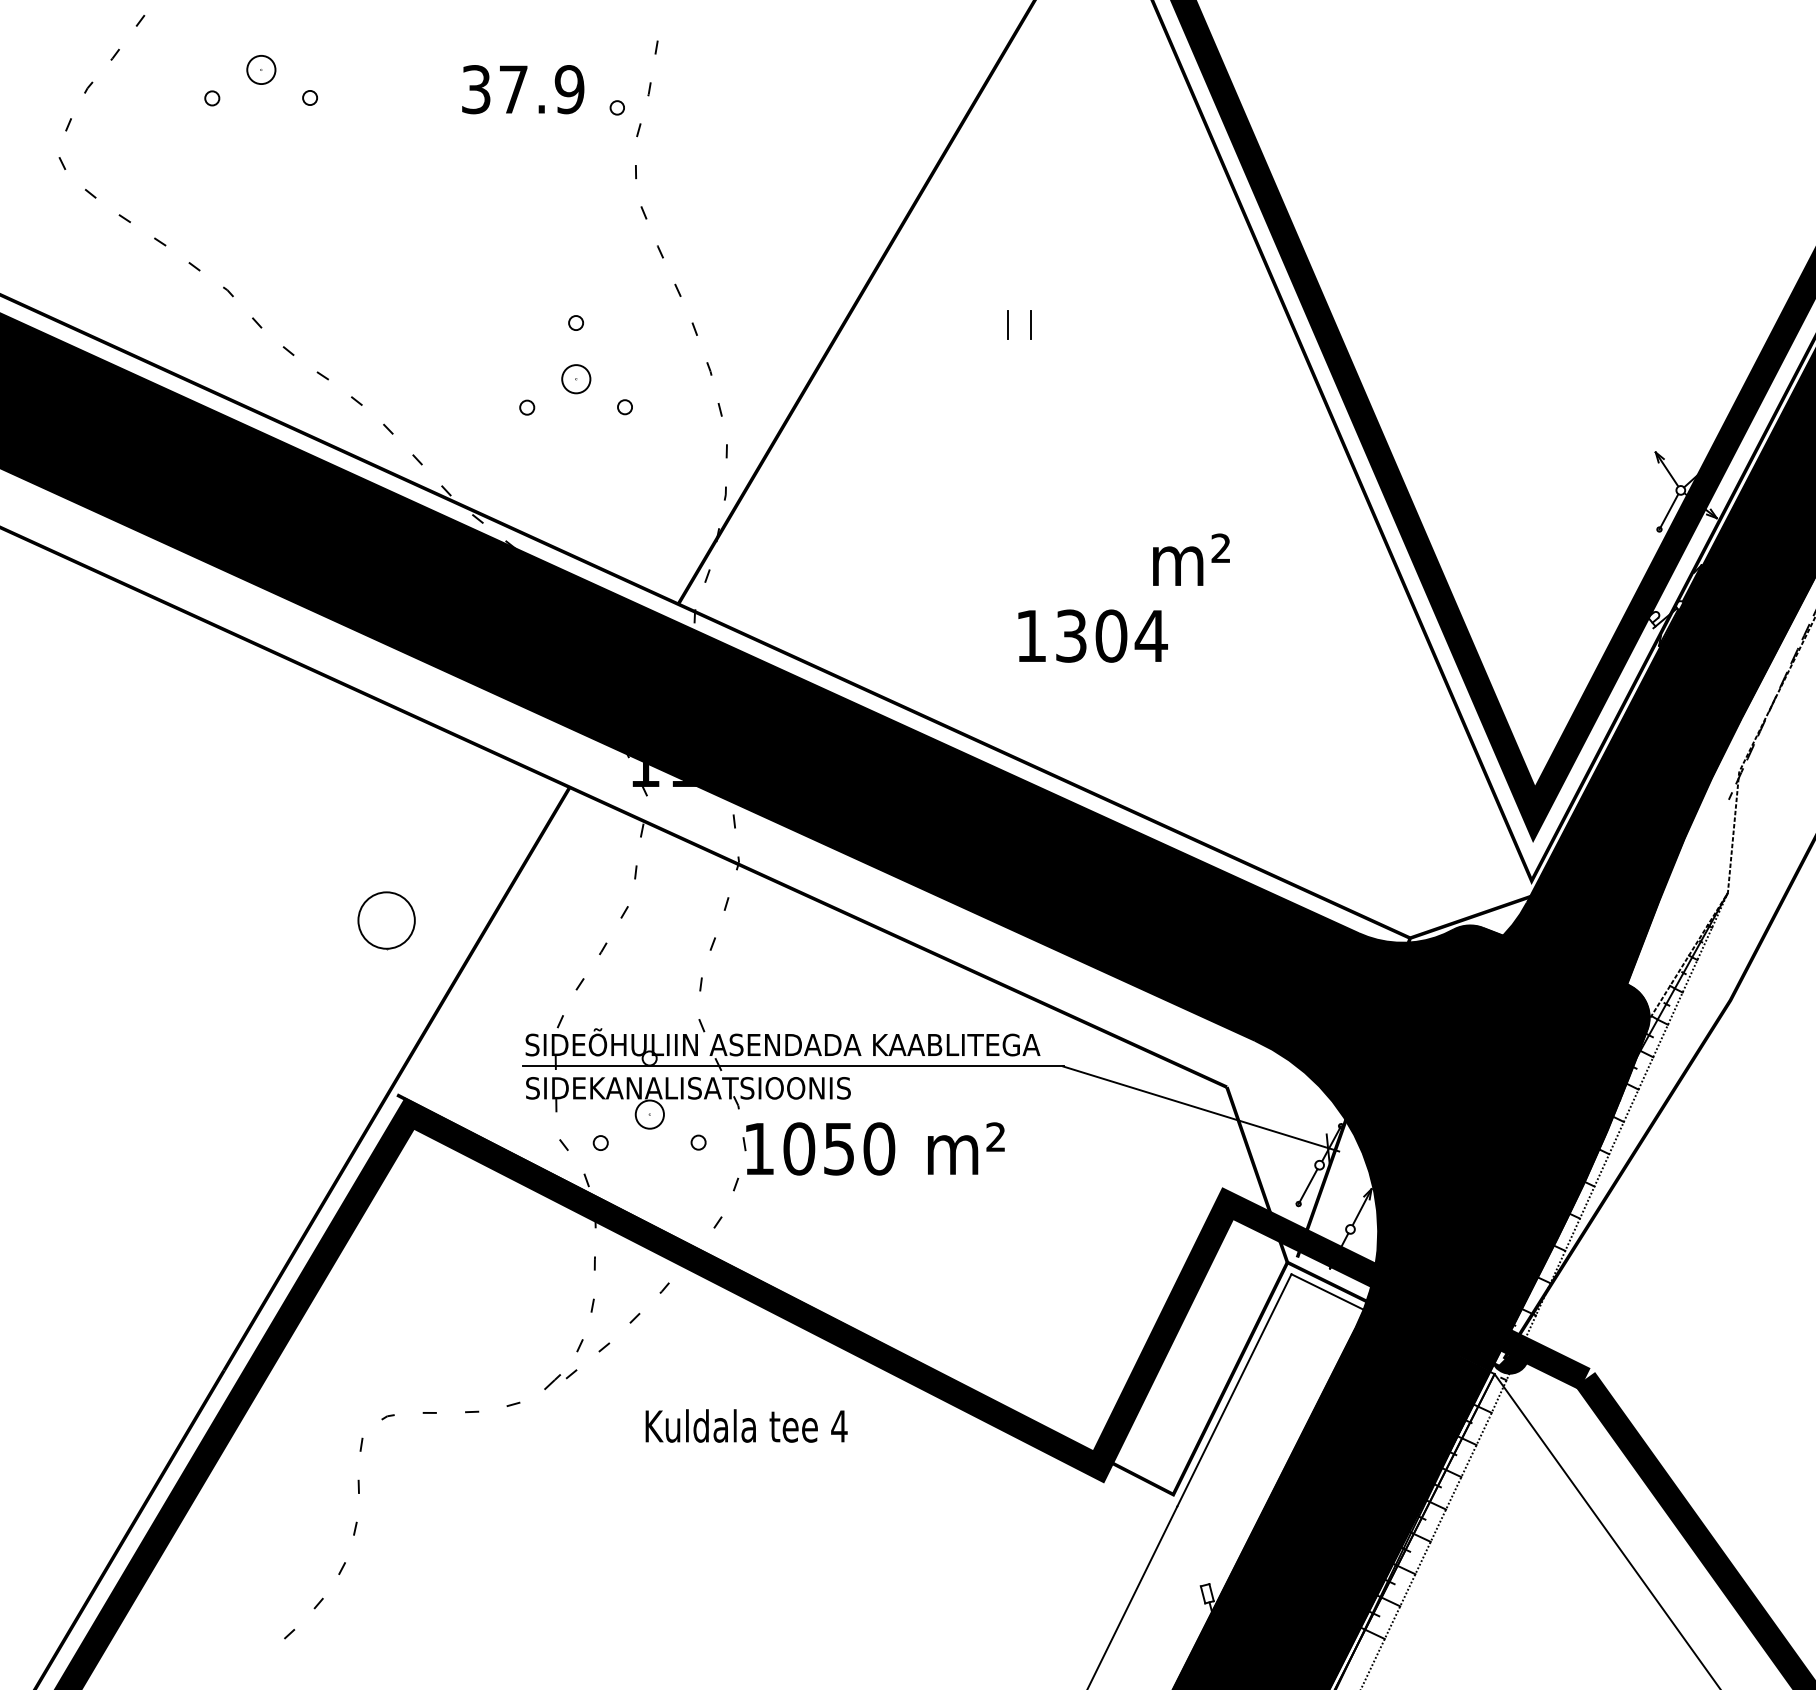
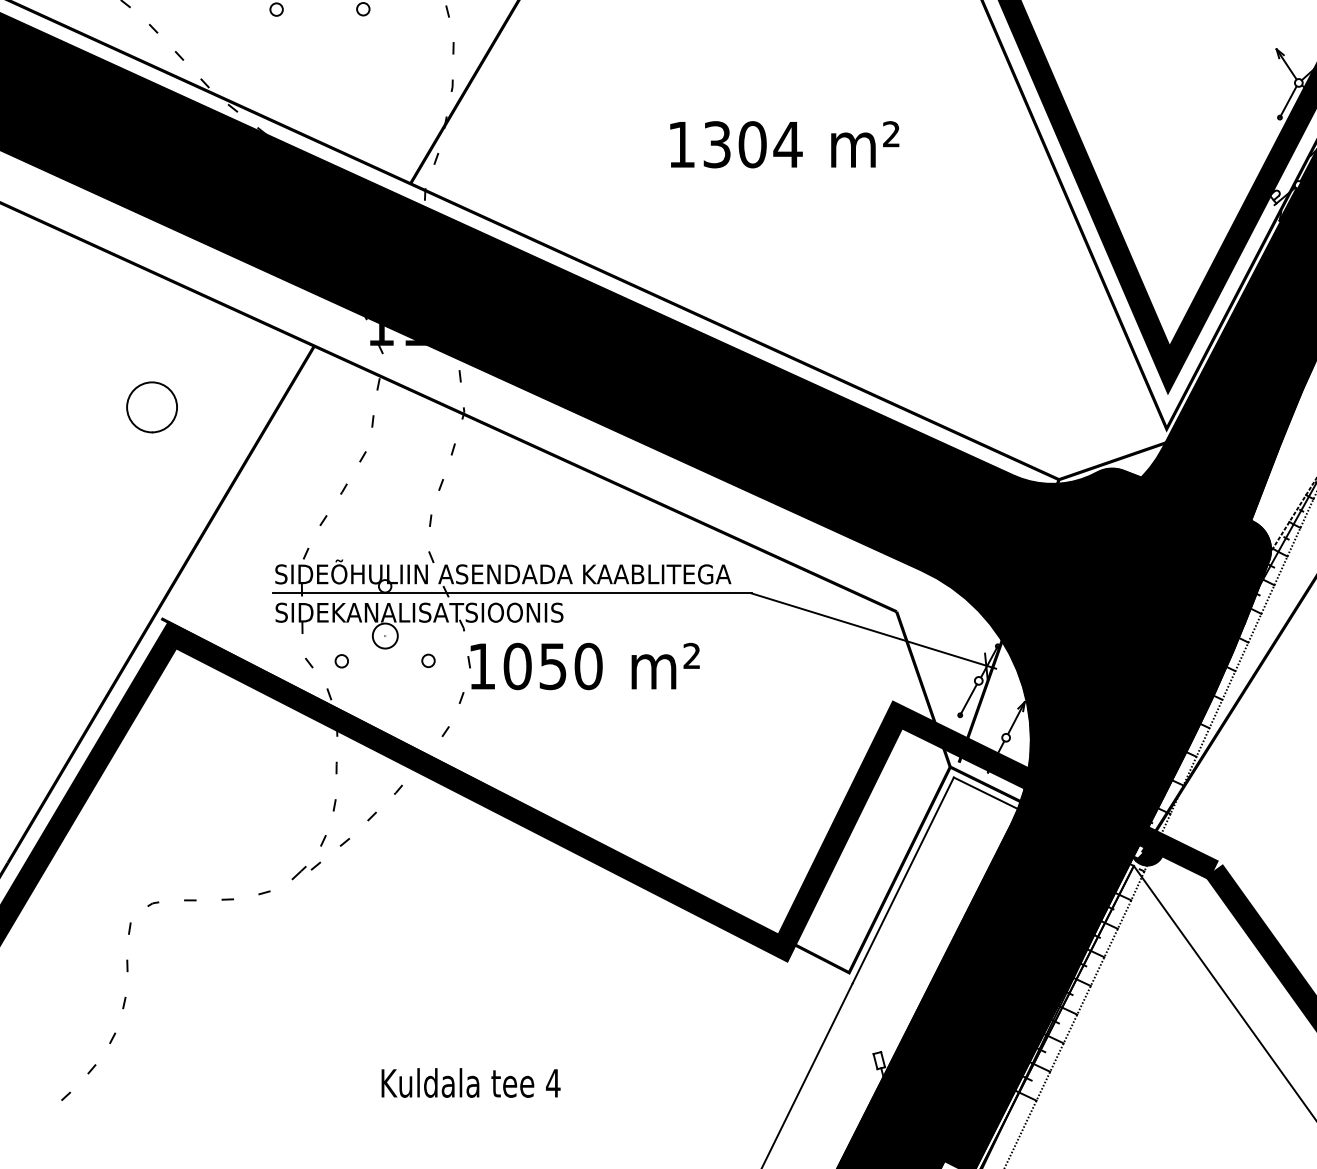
text: (1092, 635) -> (735, 144), moved
part: (386, 920) -> (151, 407), moved
text: (746, 1425) -> (470, 1082), moved

